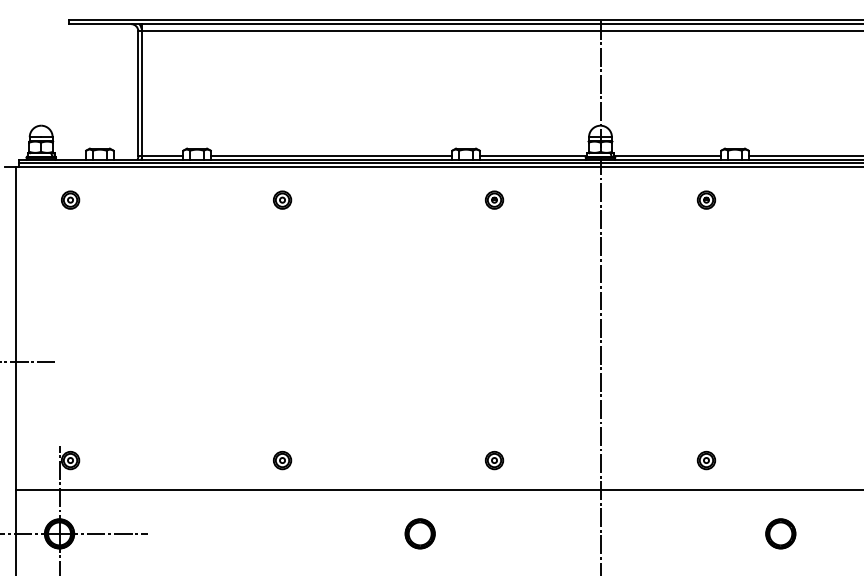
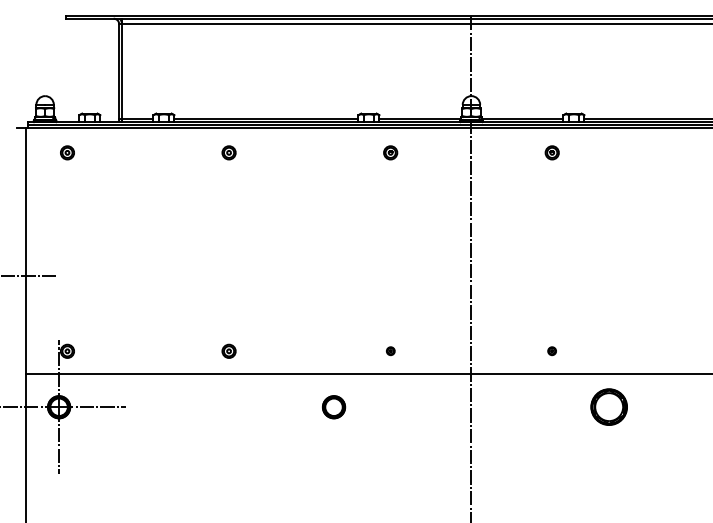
part: (494, 459) -> (390, 350), size x0.6
part: (705, 459) -> (551, 350), size x0.6
part: (780, 534) -> (608, 407), size x1.6

